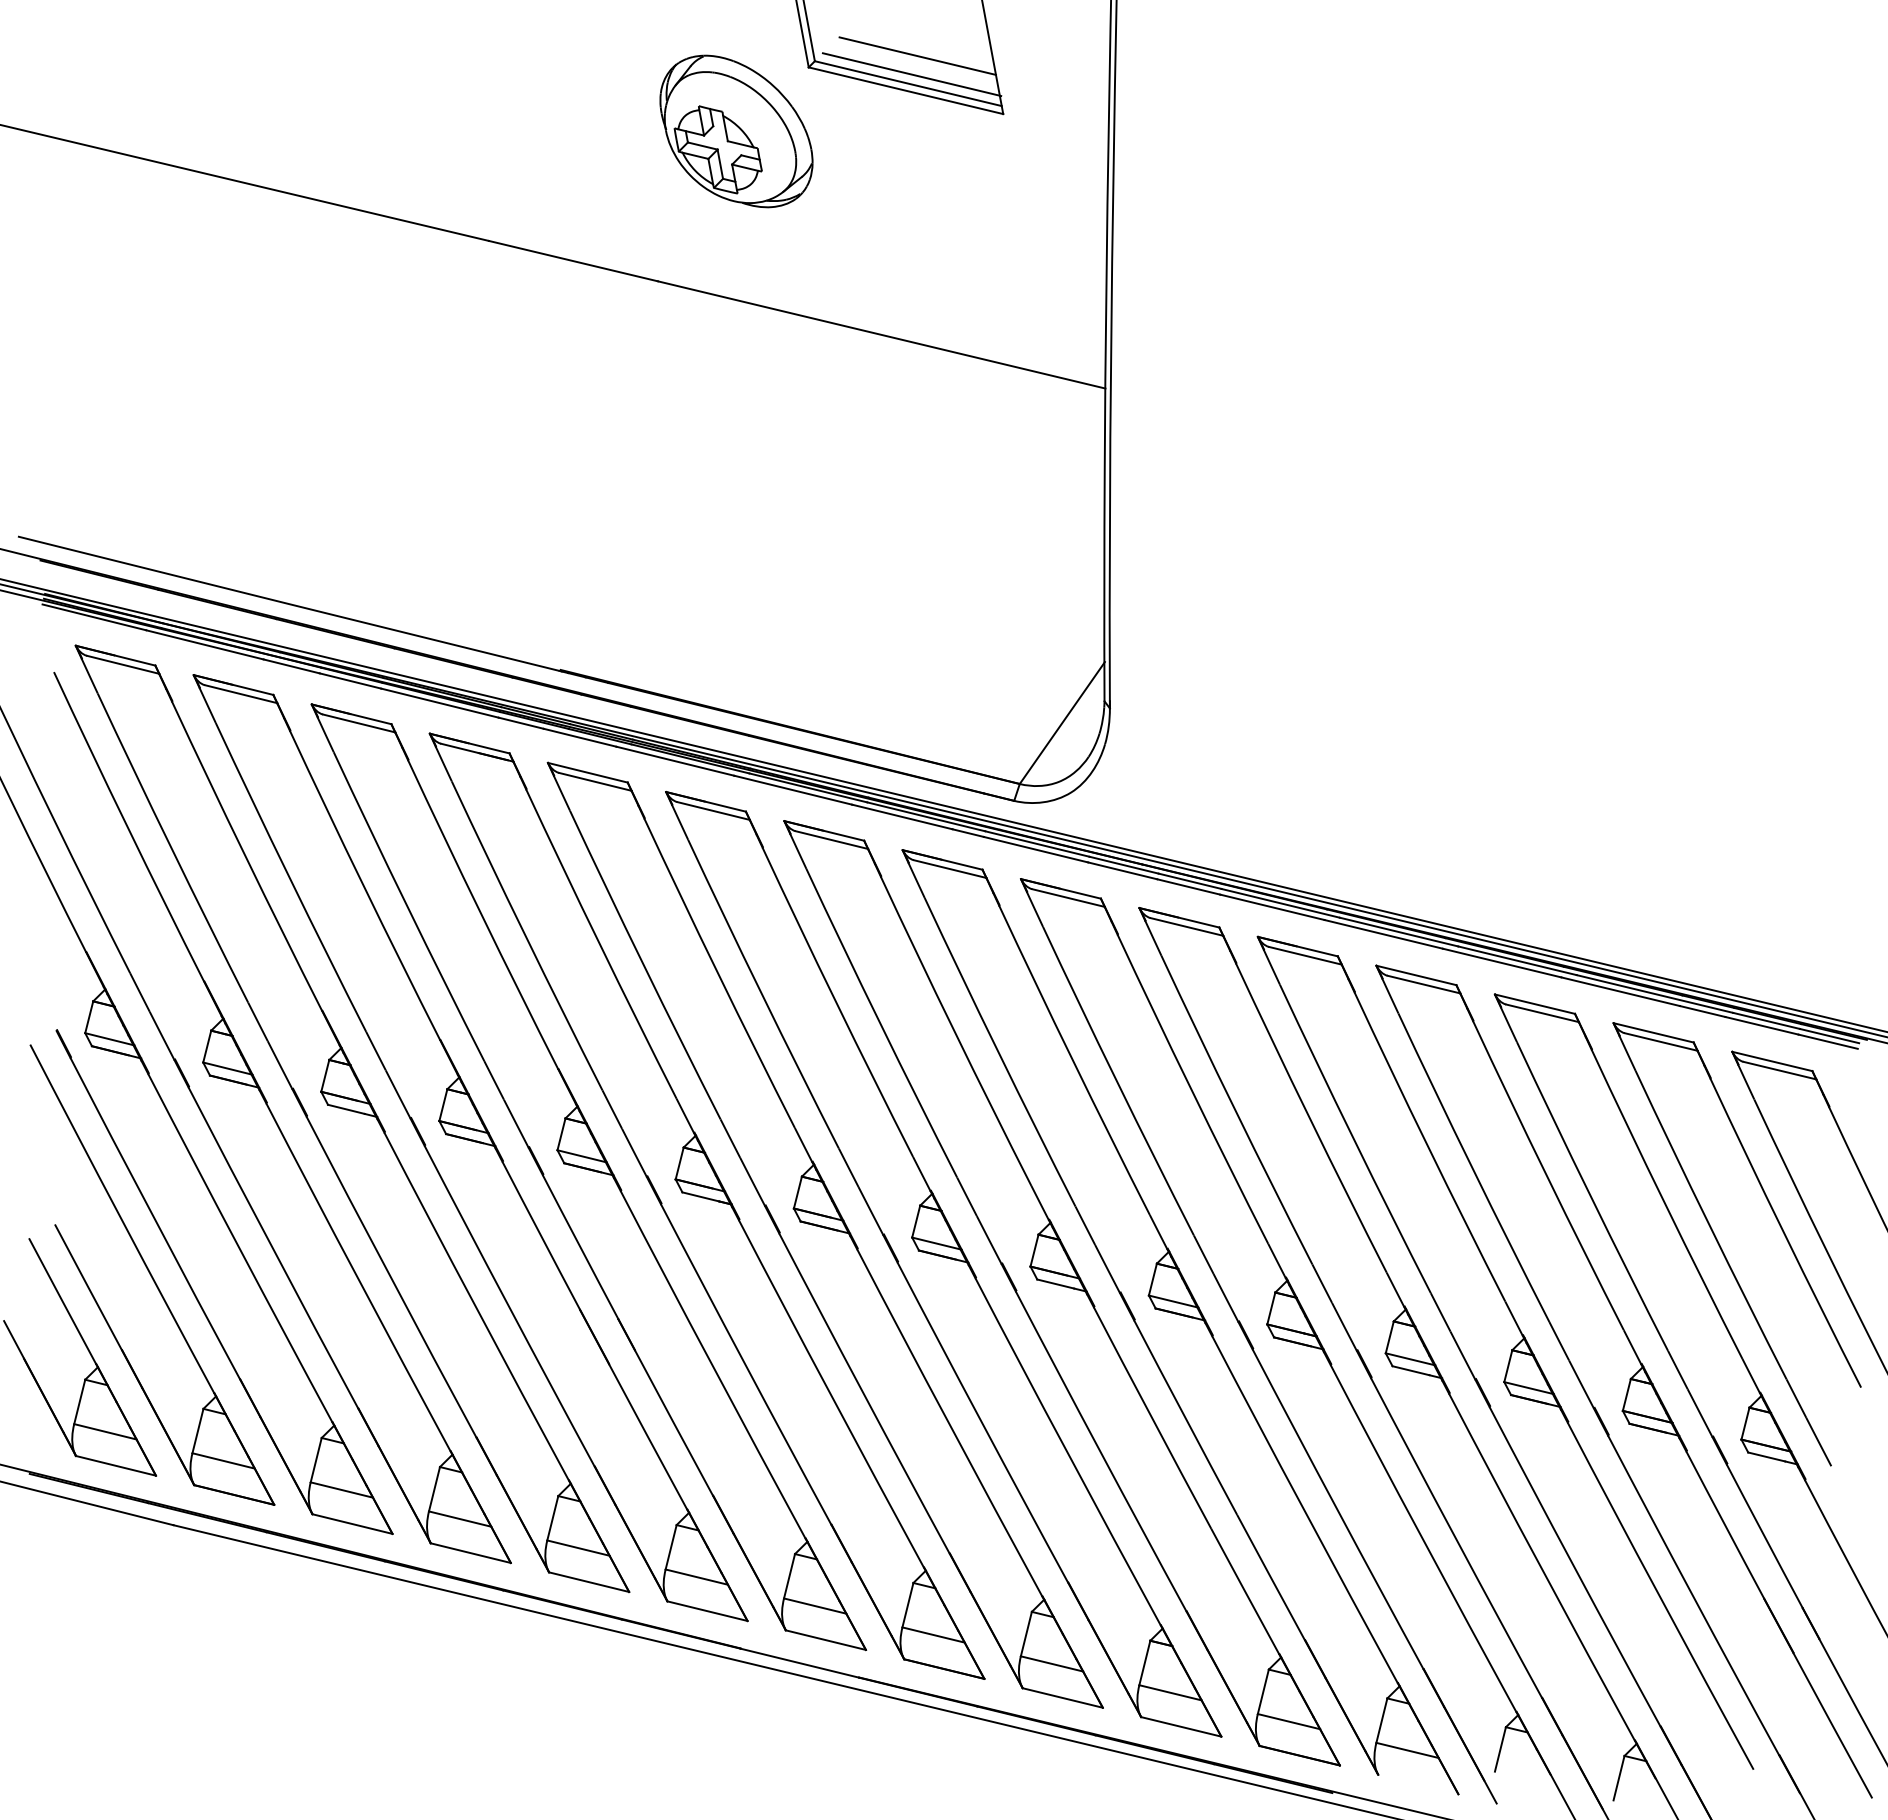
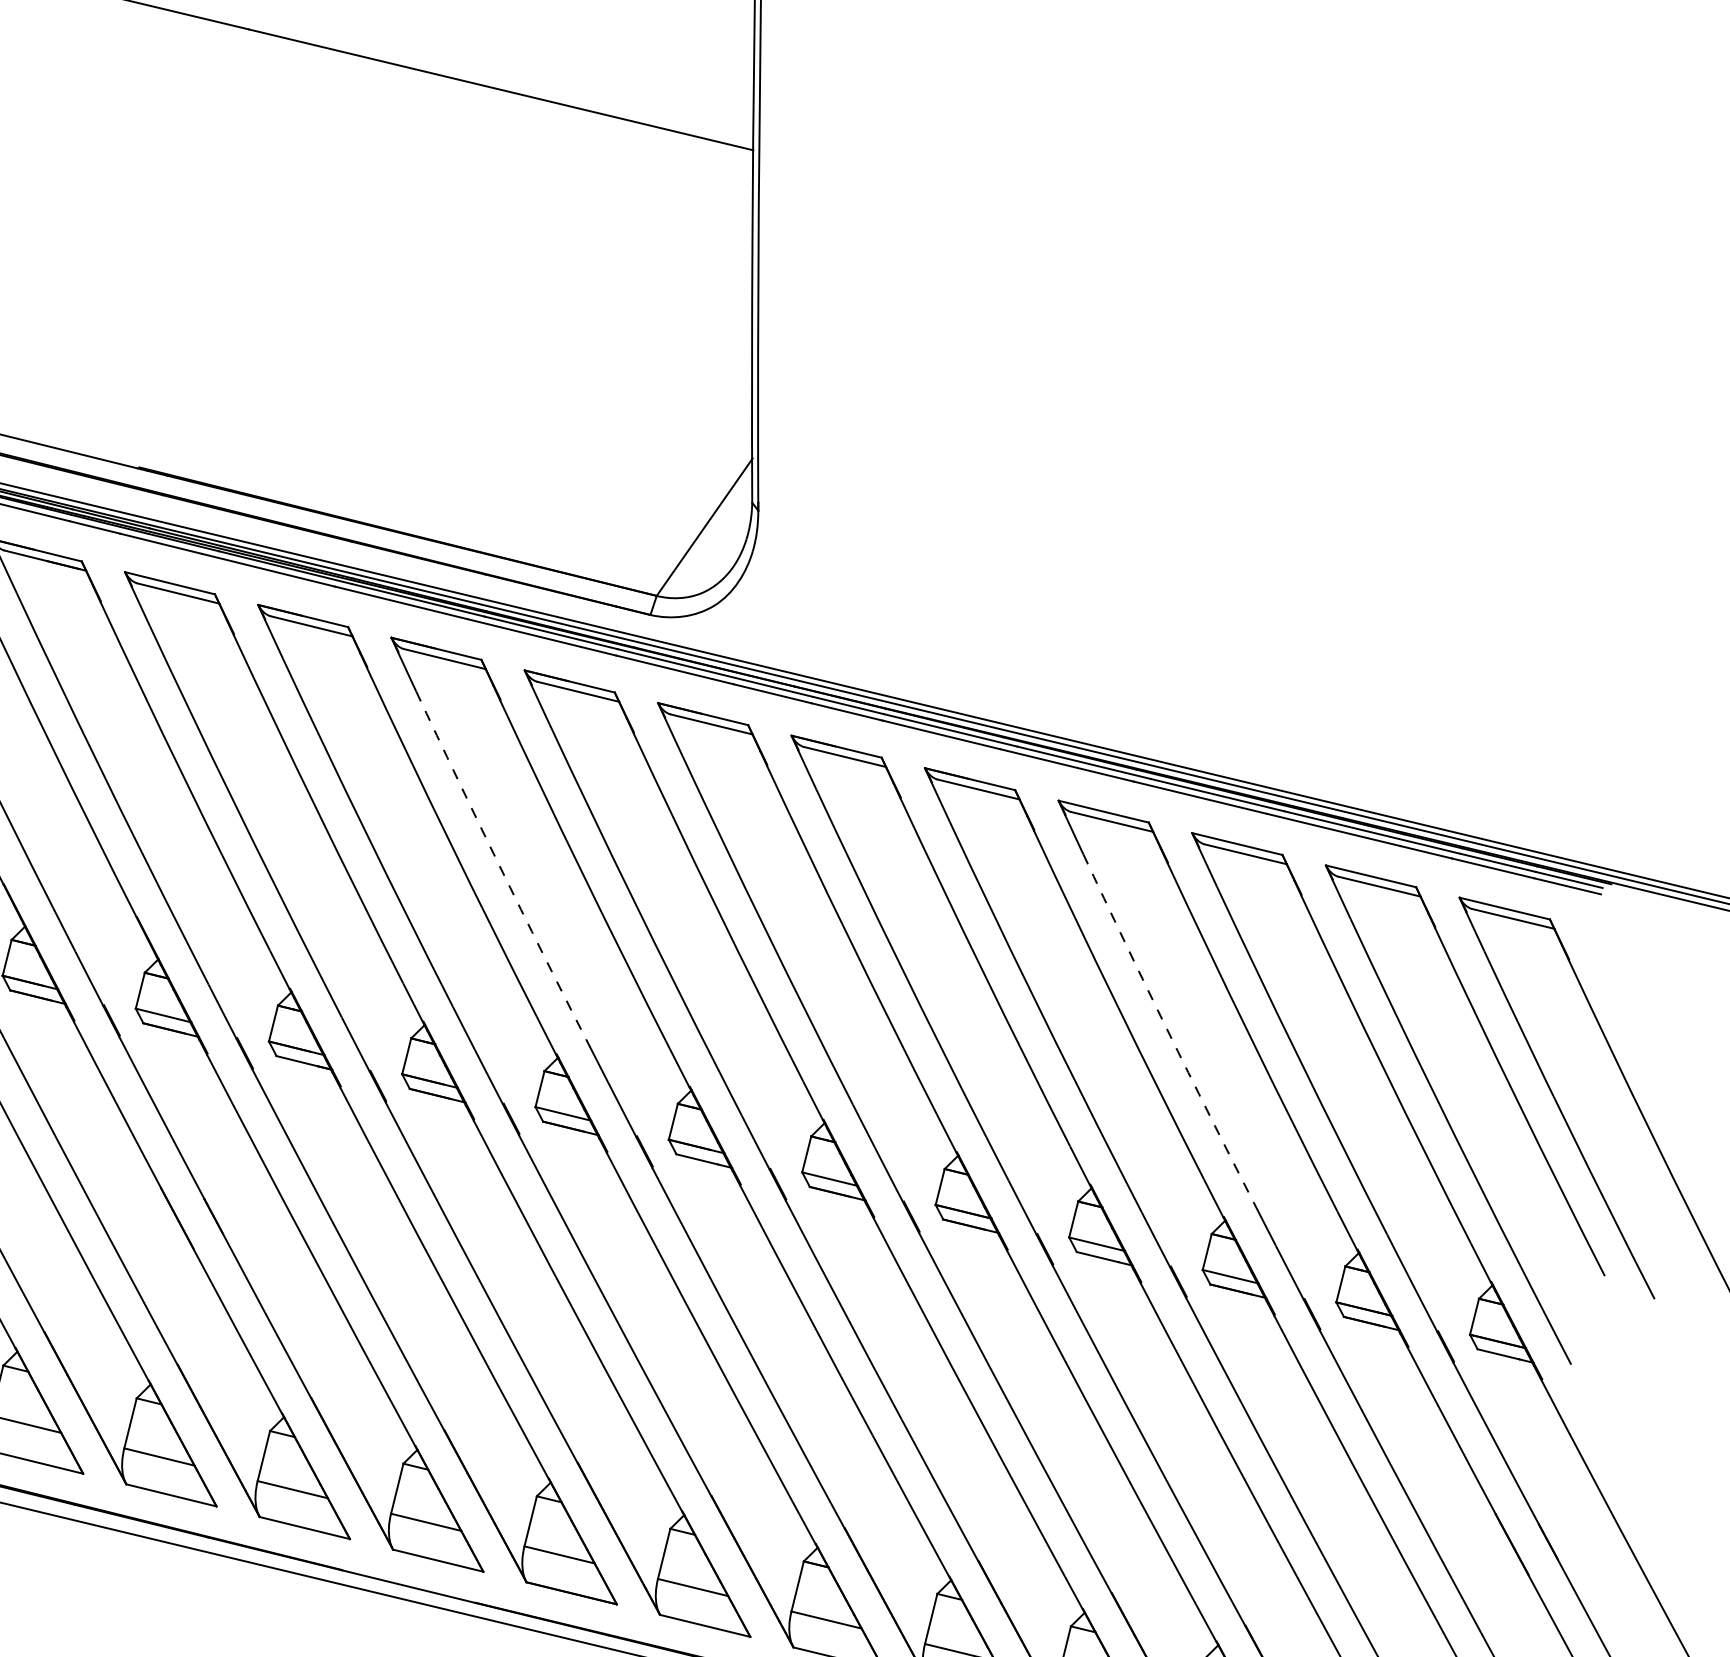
arc: (880, 1023) -> (499, 865), solid -> dashed
arc: (1472, 1168) -> (1166, 1029), solid -> dashed

